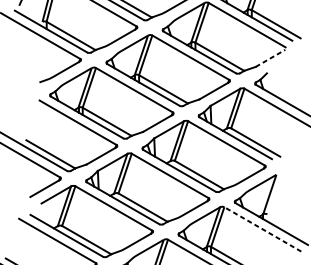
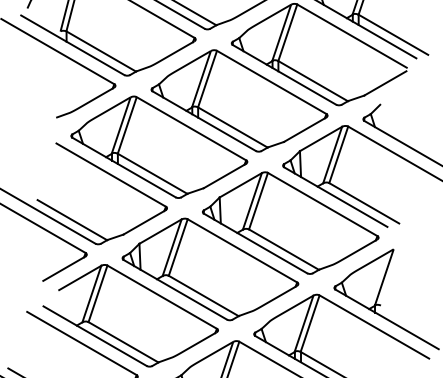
line: (270, 58) -> (385, 83), dashed -> solid
line: (262, 229) -> (373, 326), dashed -> solid

